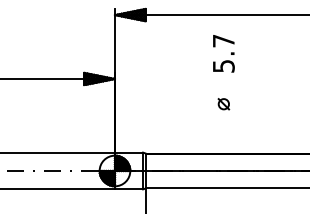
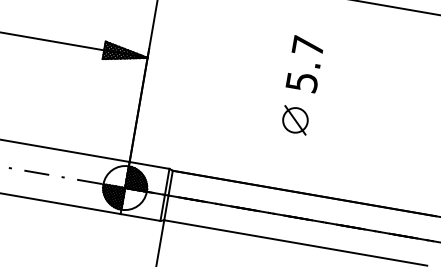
text: (223, 53) -> (304, 63), moved
part: (223, 103) -> (295, 119), size x1.67

